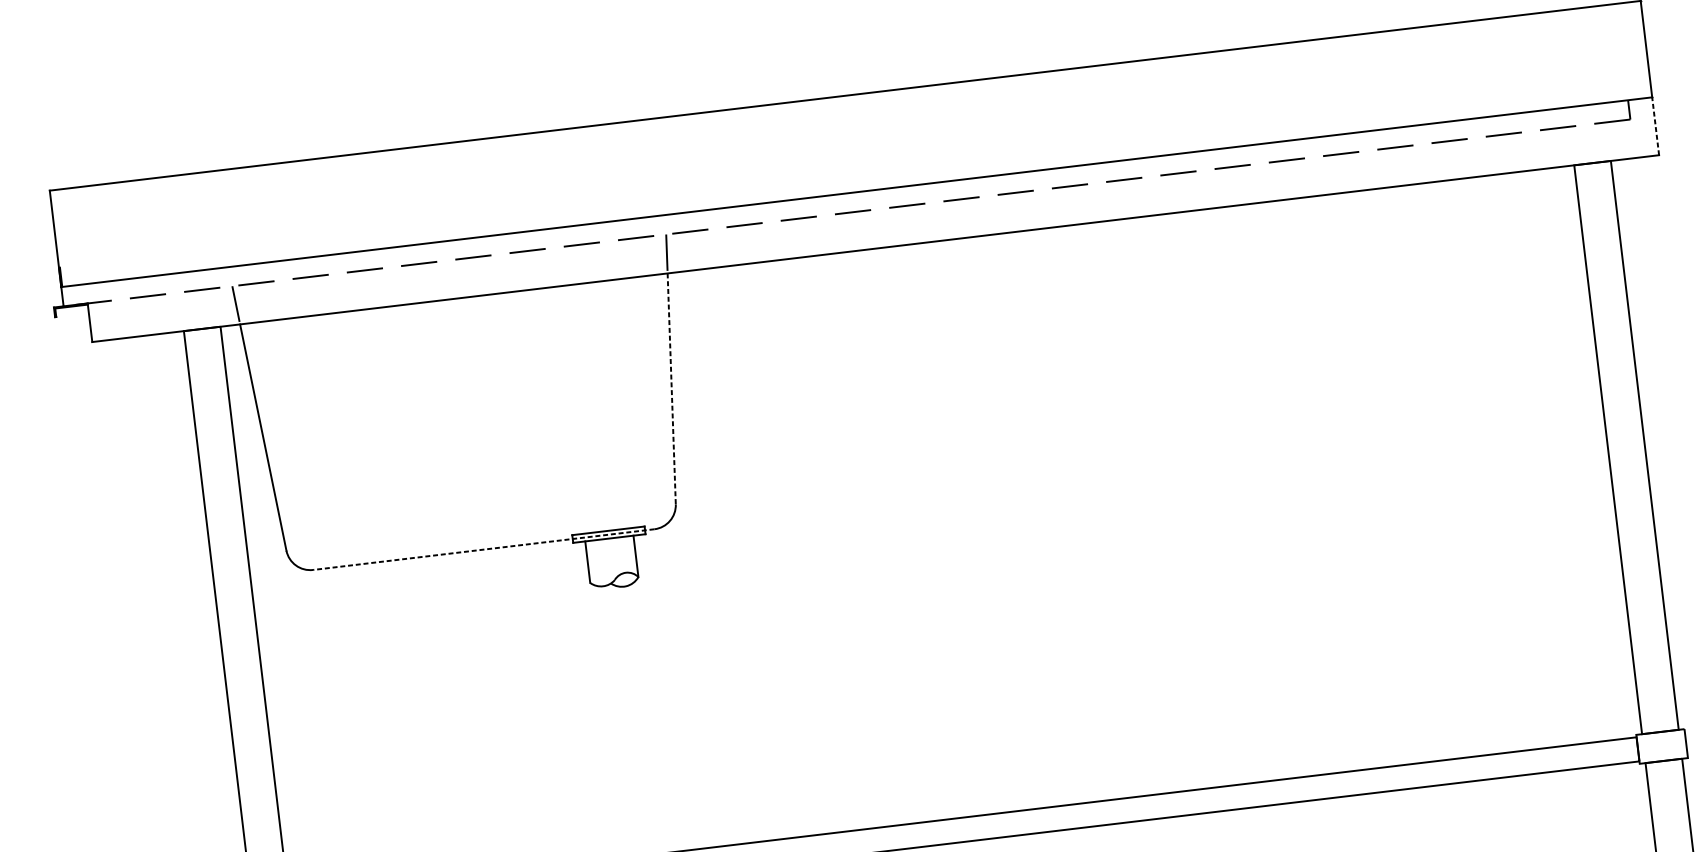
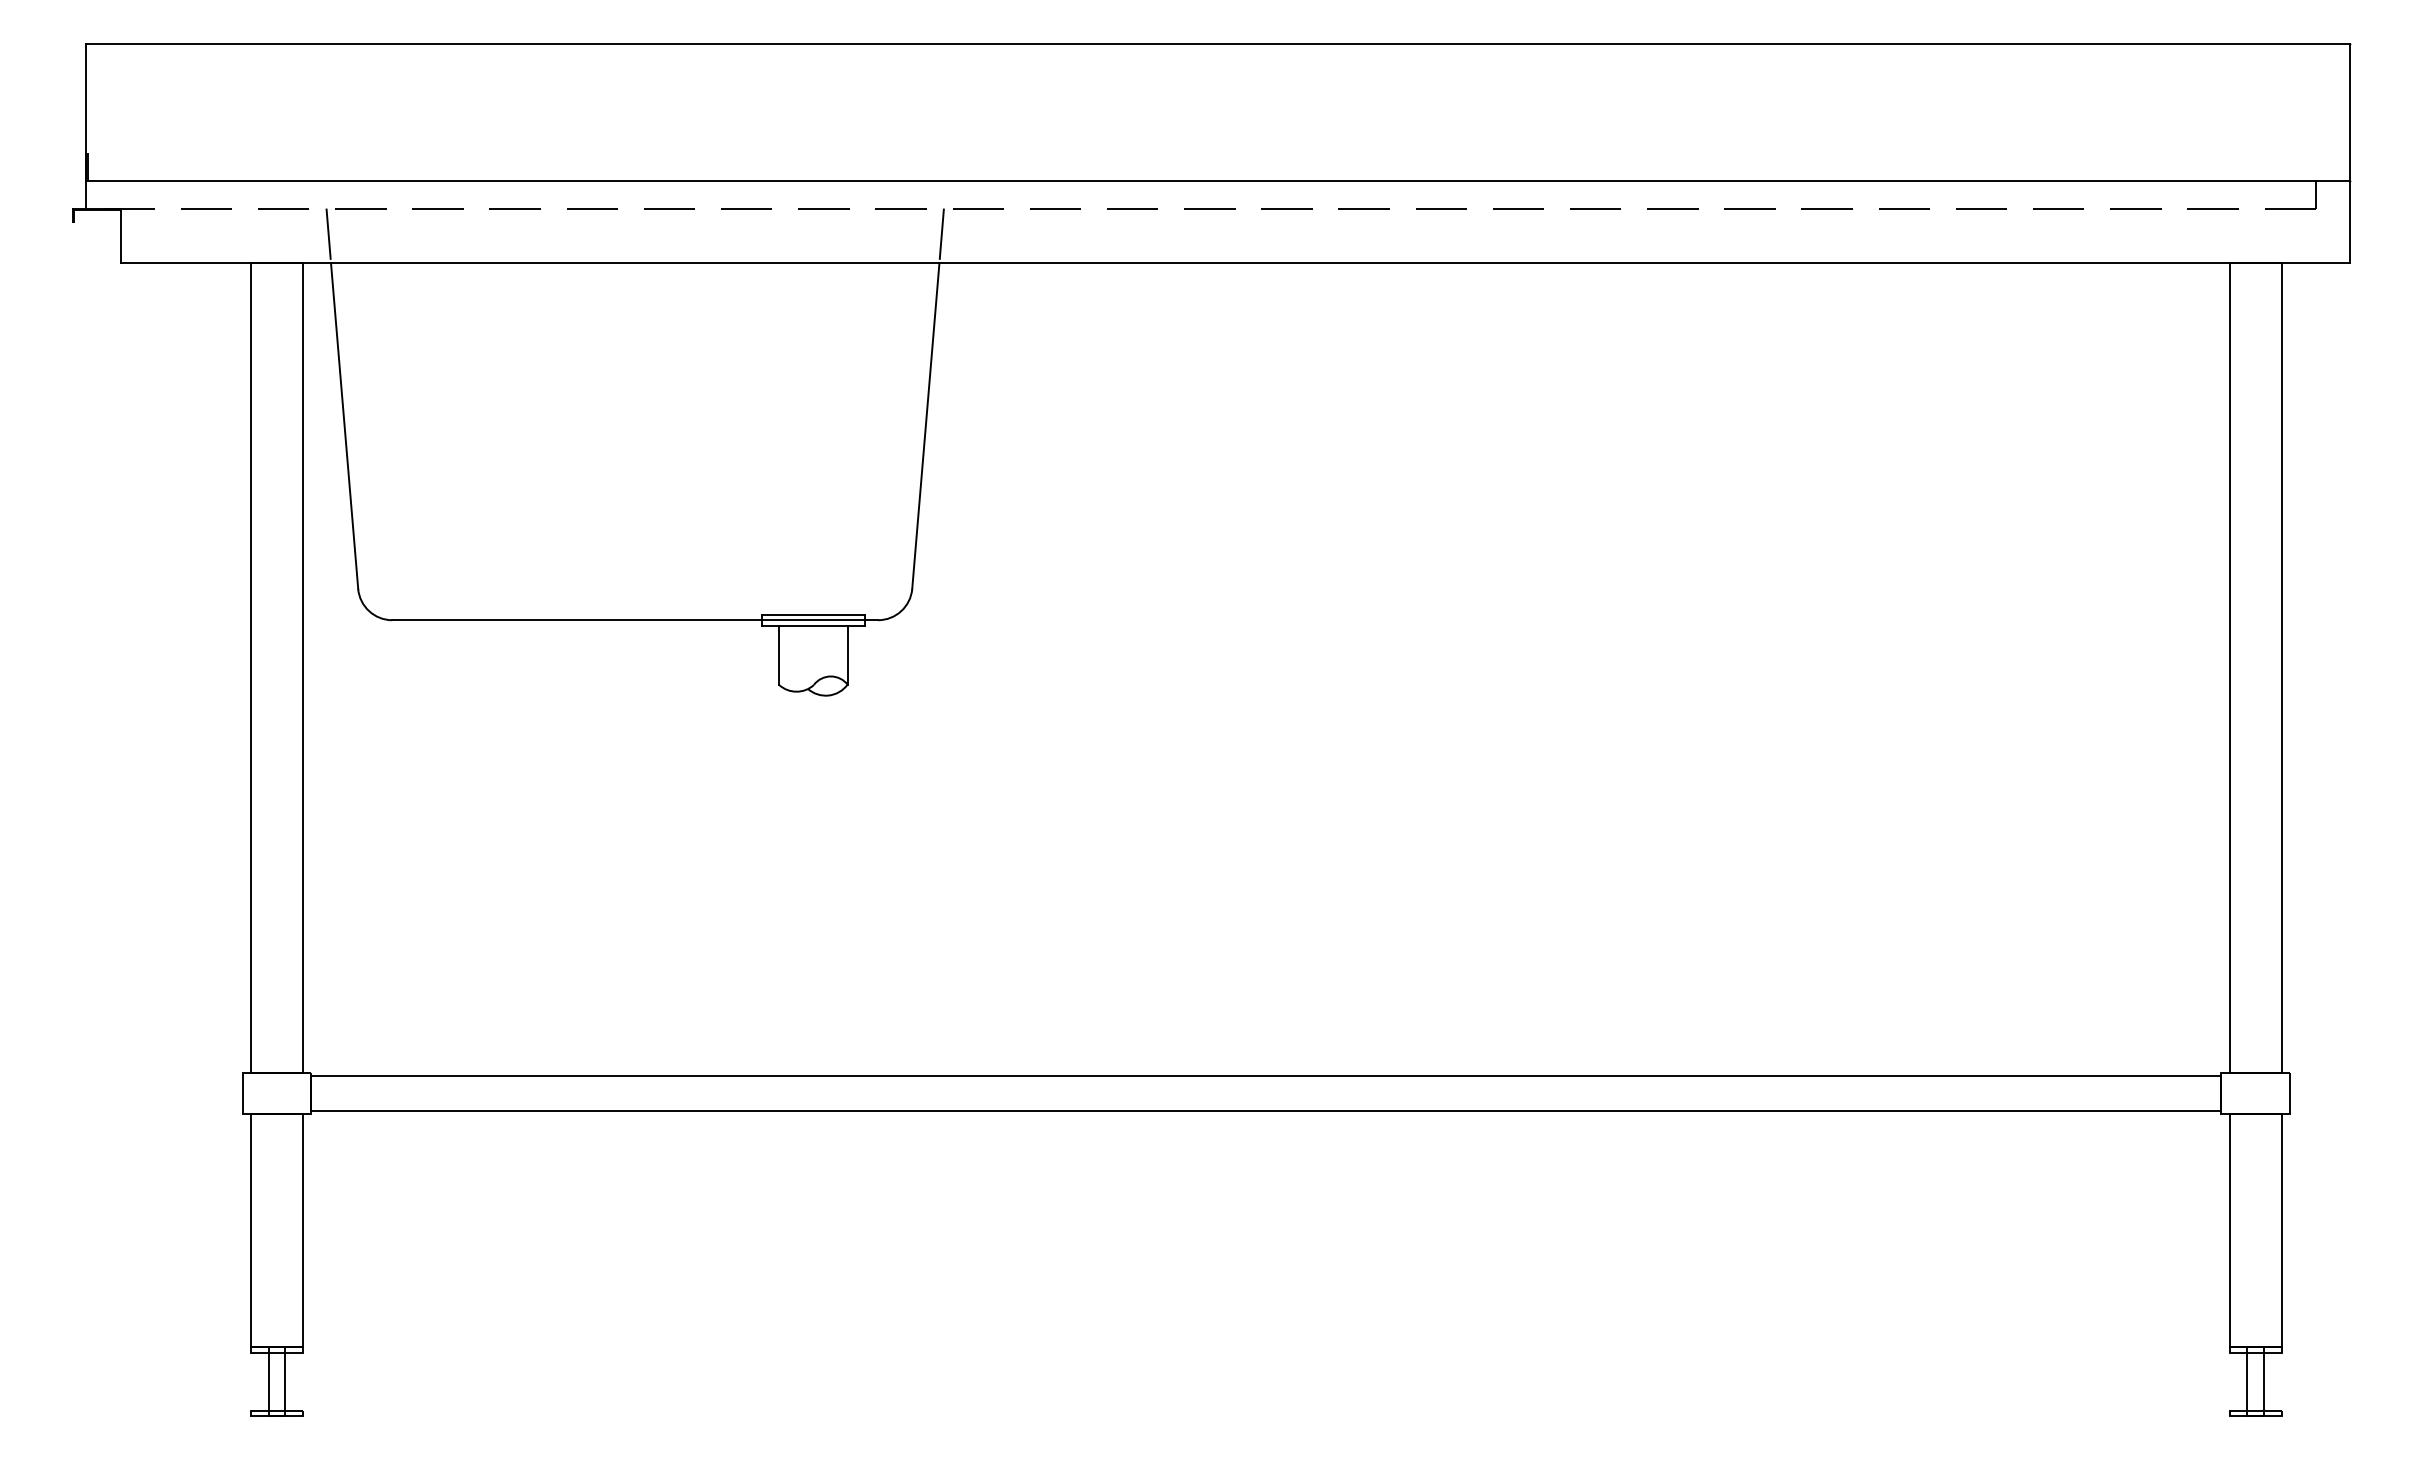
line: (1655, 125) -> (2350, 221), dashed -> solid
line: (671, 389) -> (925, 426), dashed -> solid
line: (483, 549) -> (635, 620), dashed -> solid

